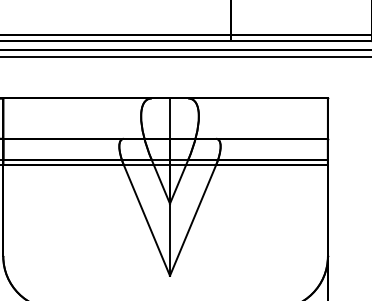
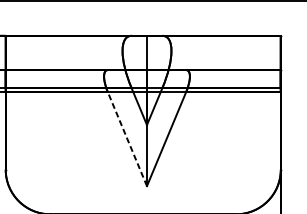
line: (146, 220) -> (127, 139), solid -> dashed

